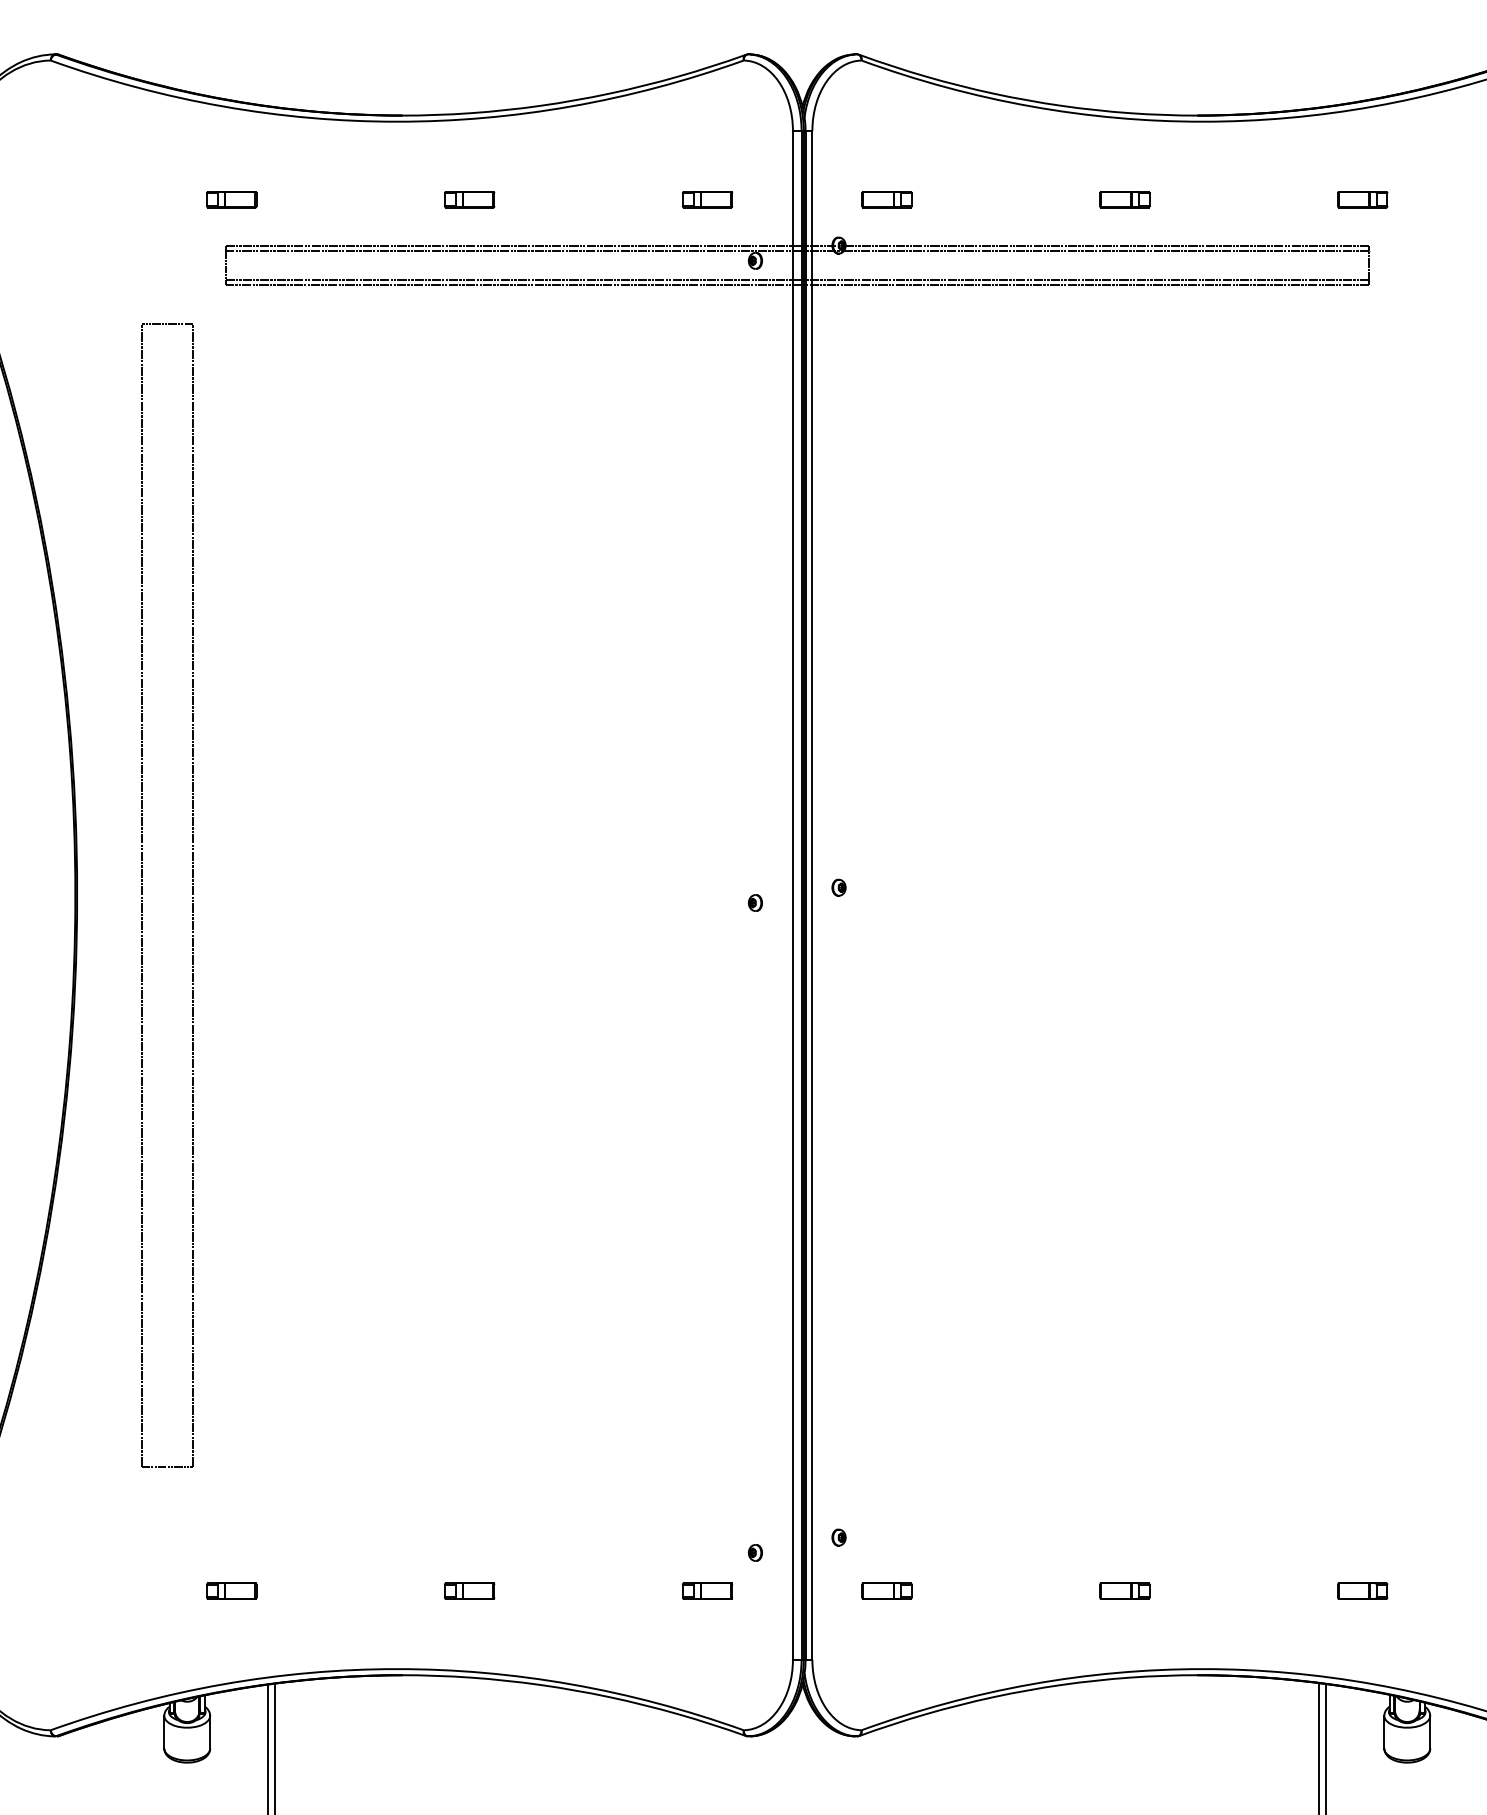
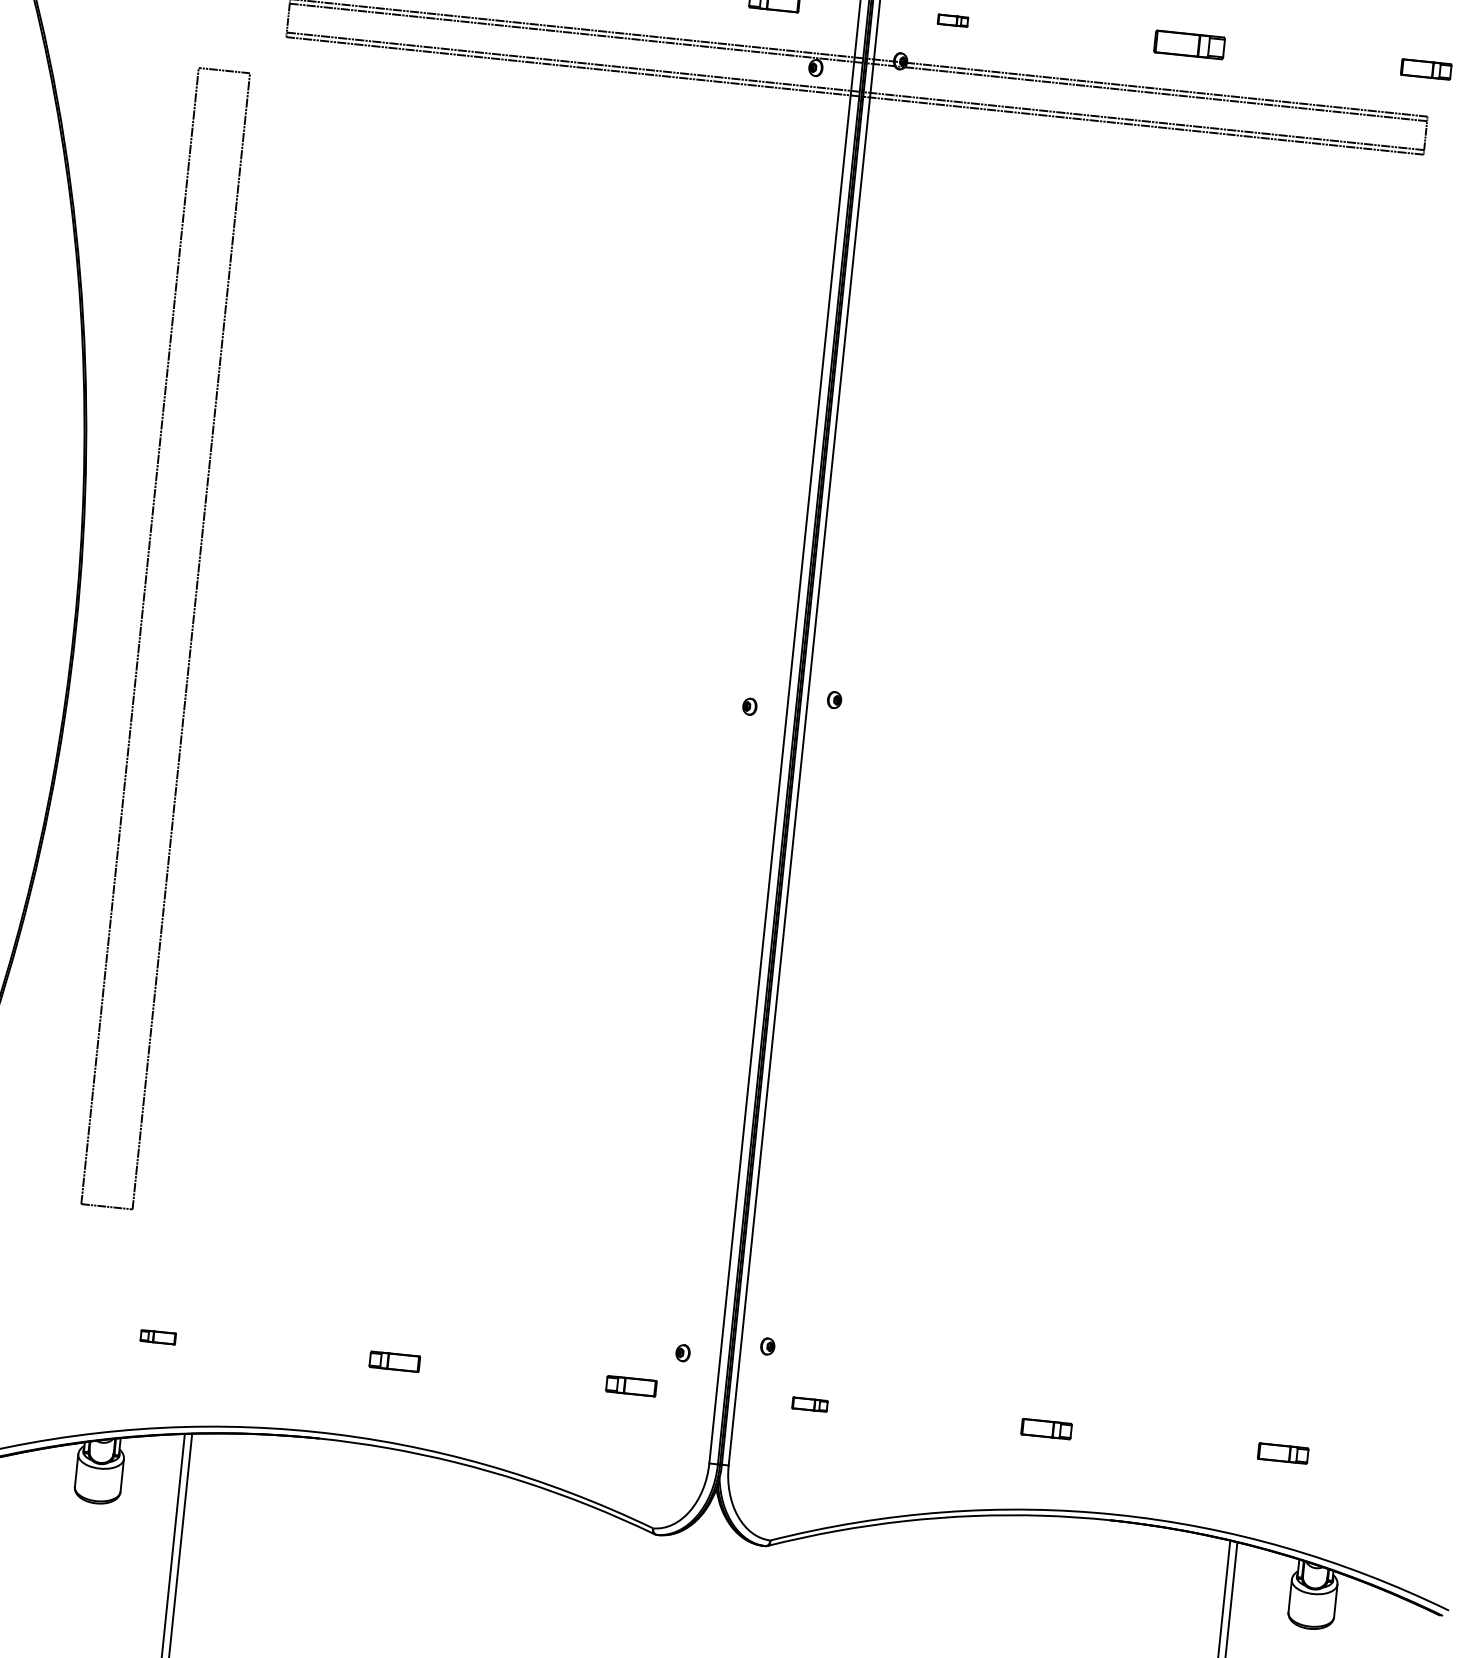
part: (886, 199) -> (952, 20), size x0.6
part: (1124, 199) -> (1189, 44), size x1.4
part: (231, 1590) -> (158, 1336), size x0.7
part: (886, 1590) -> (809, 1404), size x0.7

